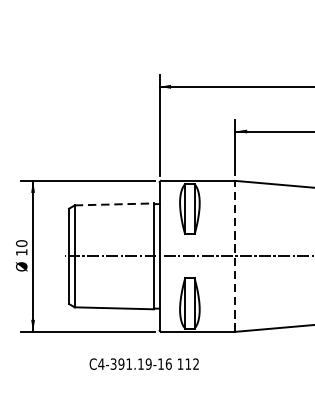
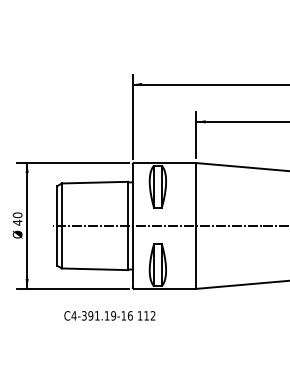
line: (115, 204) -> (95, 182), dashed -> solid
text: (21, 252) -> (17, 222), 10 -> 40
line: (234, 255) -> (195, 225), dashed -> solid
text: (143, 363) -> (109, 315), moved

